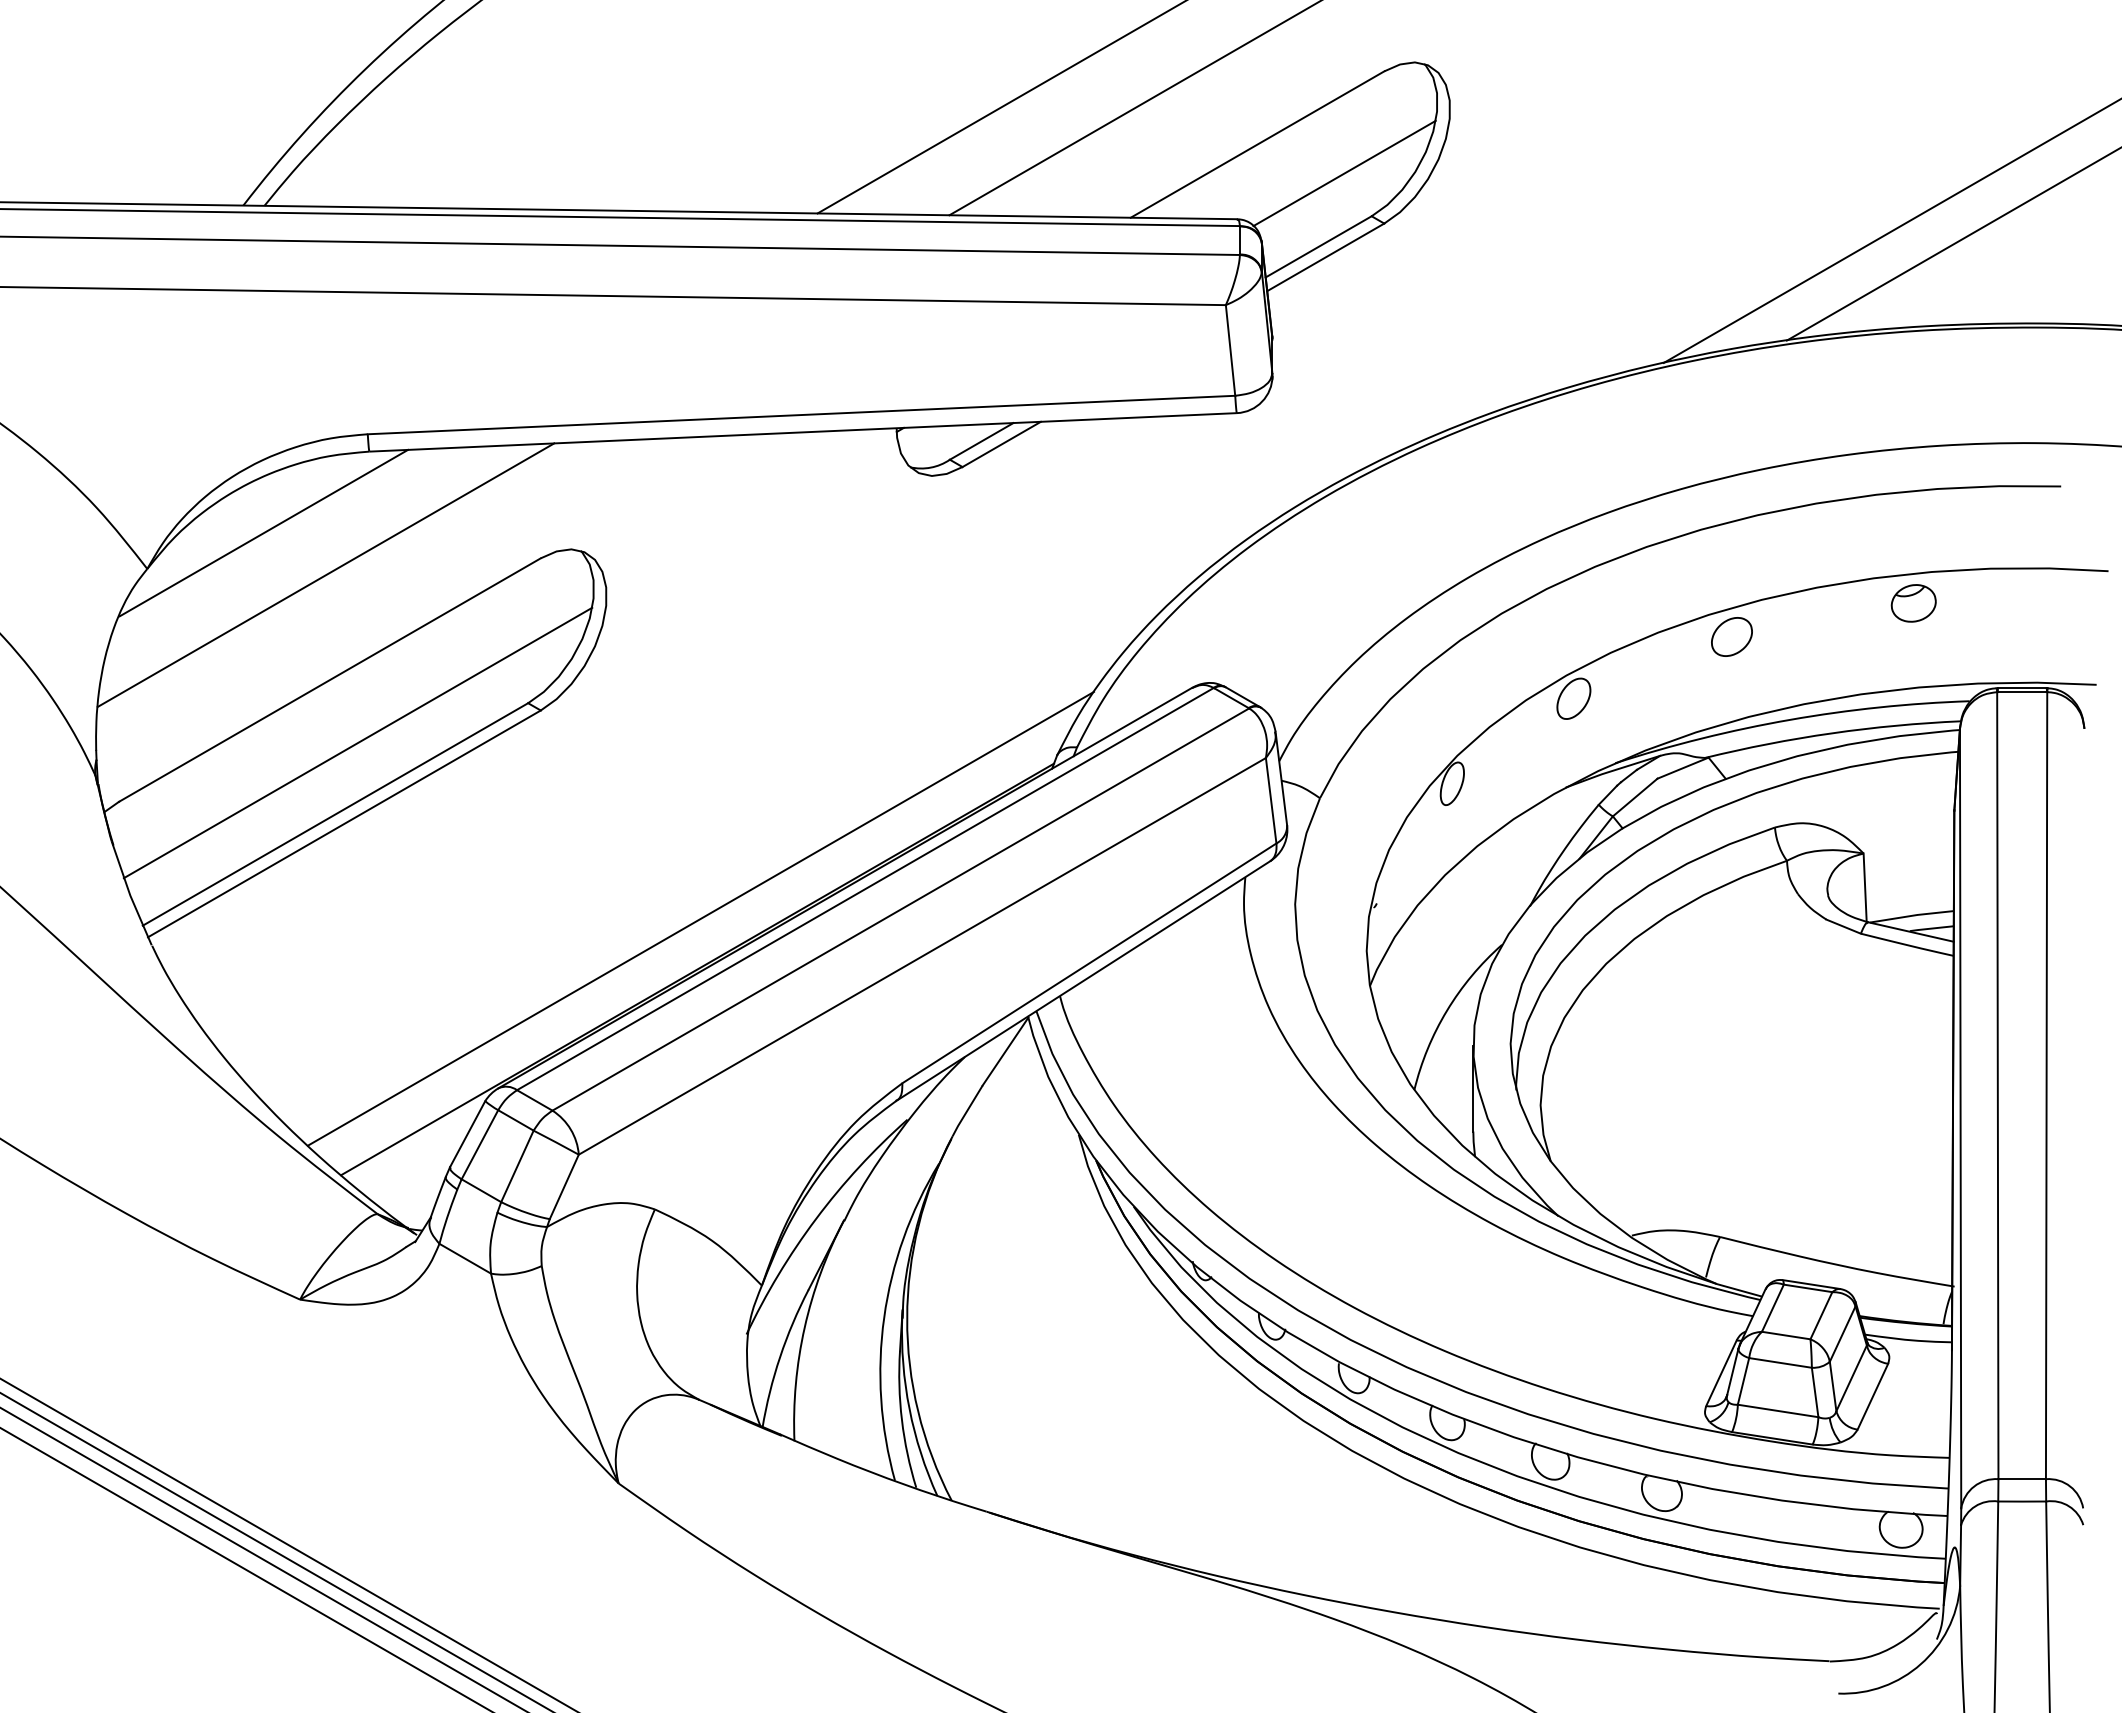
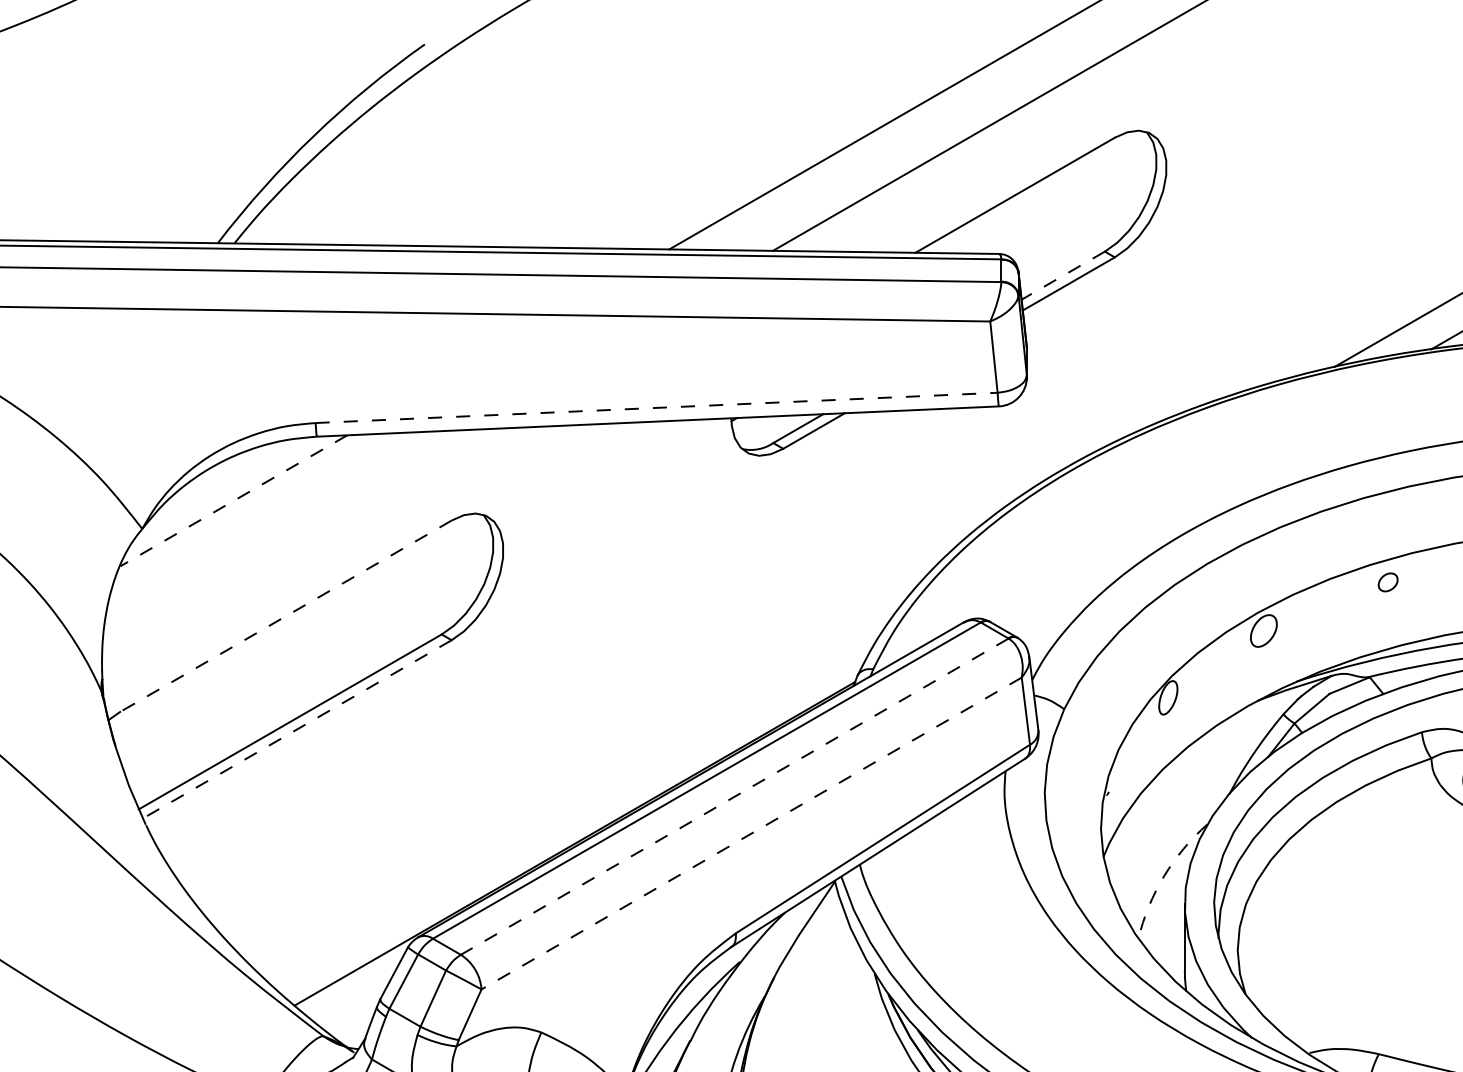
line: (1344, 173) -> (1083, 218), removed
line: (1318, 247) -> (1063, 276), solid -> dashed
line: (802, 415) -> (657, 408), solid -> dashed
line: (263, 533) -> (233, 501), solid -> dashed
line: (325, 575) -> (282, 534), removed
part: (1731, 636) -> (1387, 582), size x0.6
line: (329, 680) -> (285, 616), solid -> dashed
line: (357, 742) -> (307, 665), removed
line: (344, 823) -> (297, 729), solid -> dashed
line: (900, 909) -> (734, 796), solid -> dashed
line: (700, 918) -> (577, 803), removed
line: (922, 956) -> (751, 833), solid -> dashed
arc: (1446, 1010) -> (1163, 876), solid -> dashed

